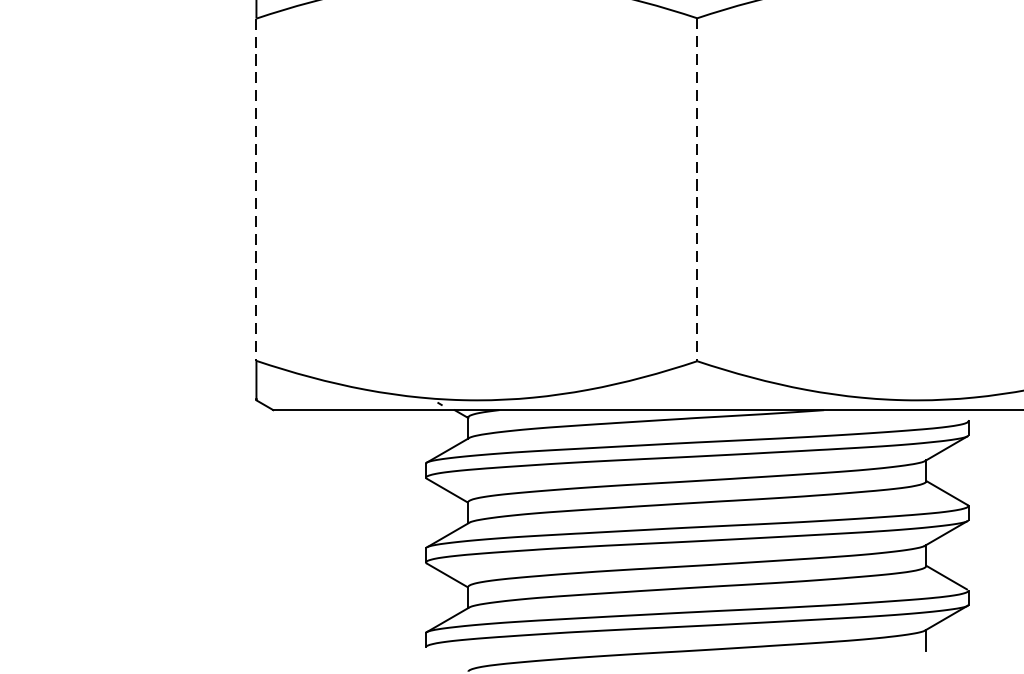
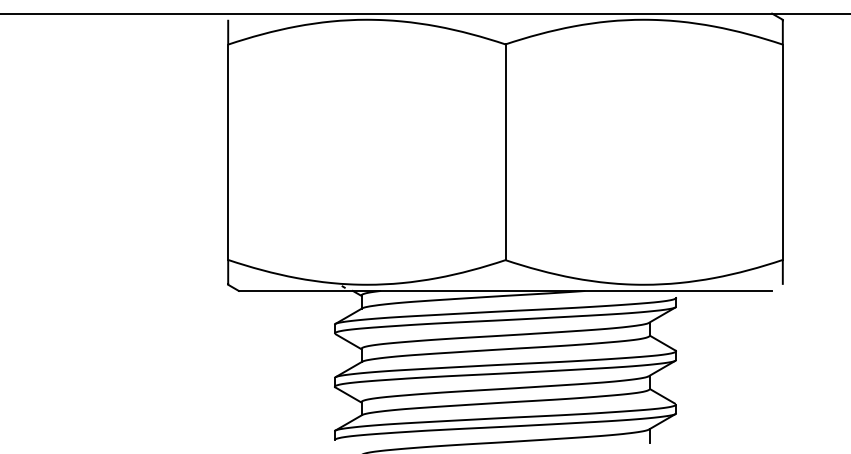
line: (256, 190) -> (228, 152), dashed -> solid
line: (697, 190) -> (505, 152), dashed -> solid

